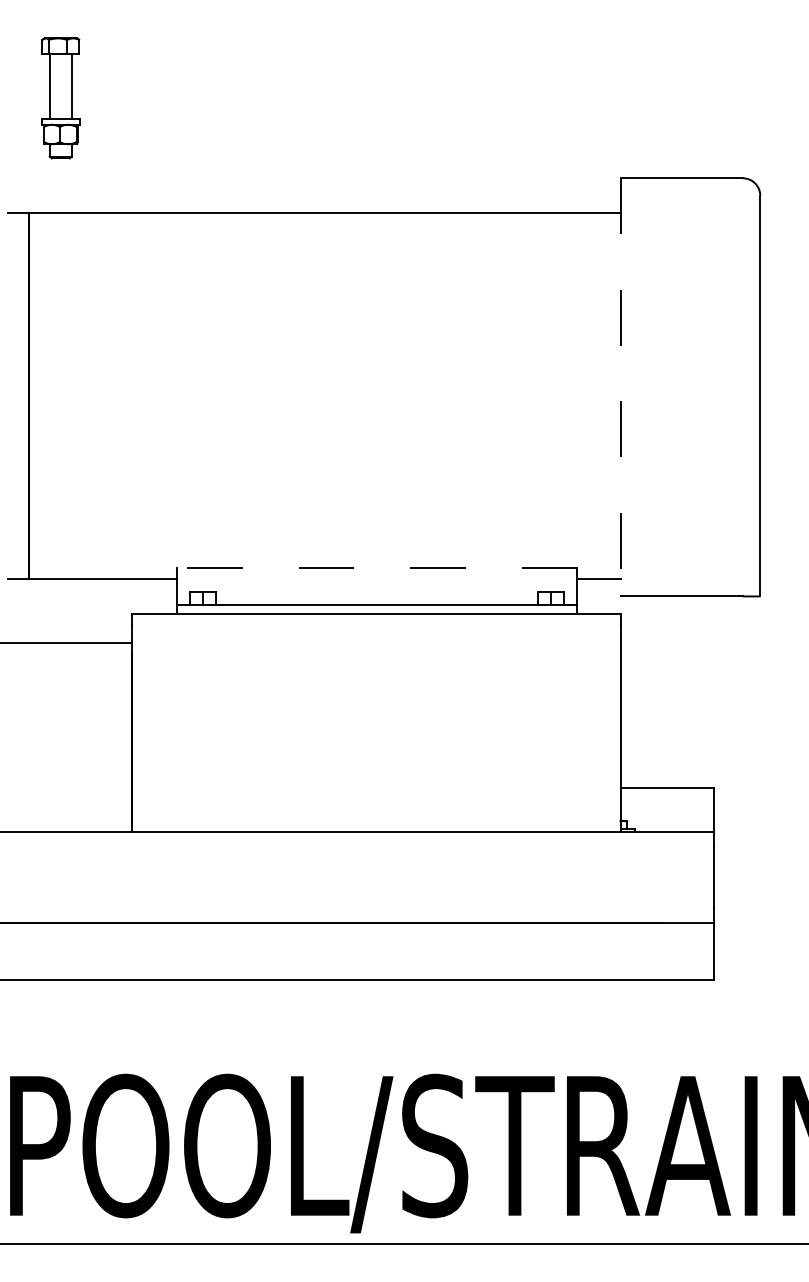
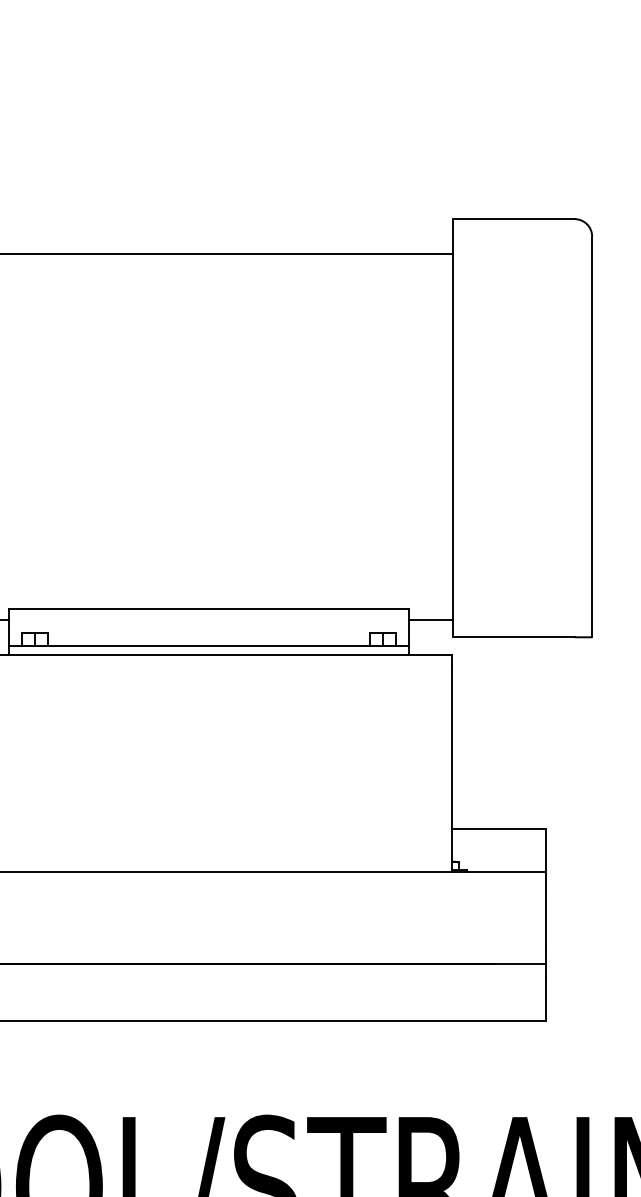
line: (620, 387) -> (452, 428), dashed -> solid
line: (376, 567) -> (208, 608), dashed -> solid

